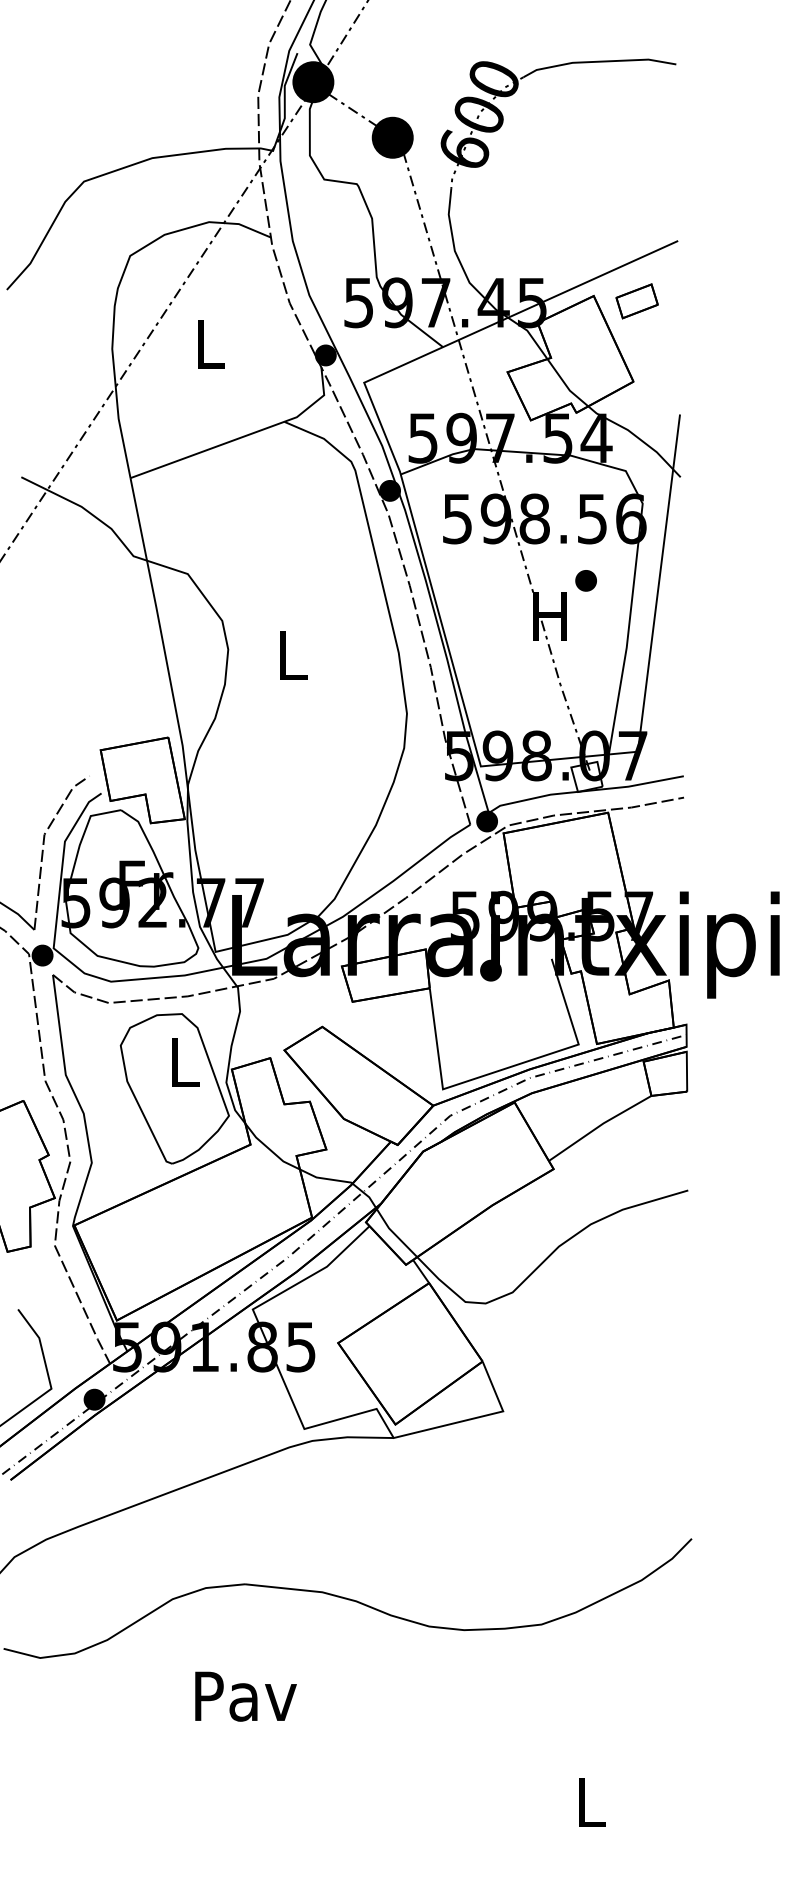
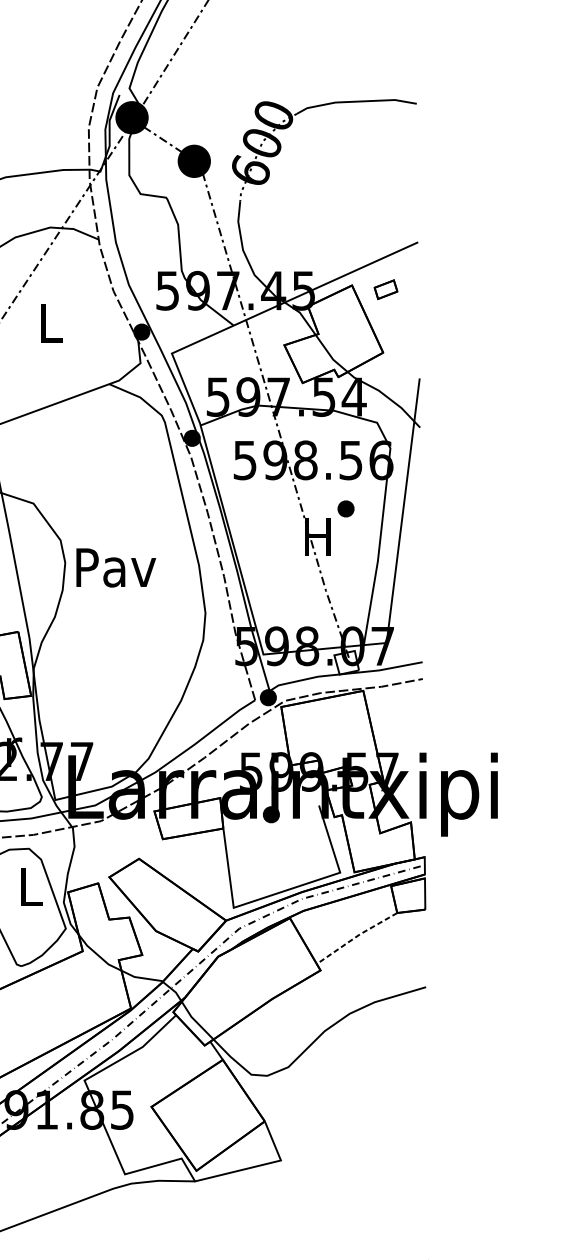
part: (636, 301) -> (385, 289), size x0.7
text: (293, 656) -> (116, 568), L -> Pav
line: (599, 1126) -> (356, 936), solid -> dashed

